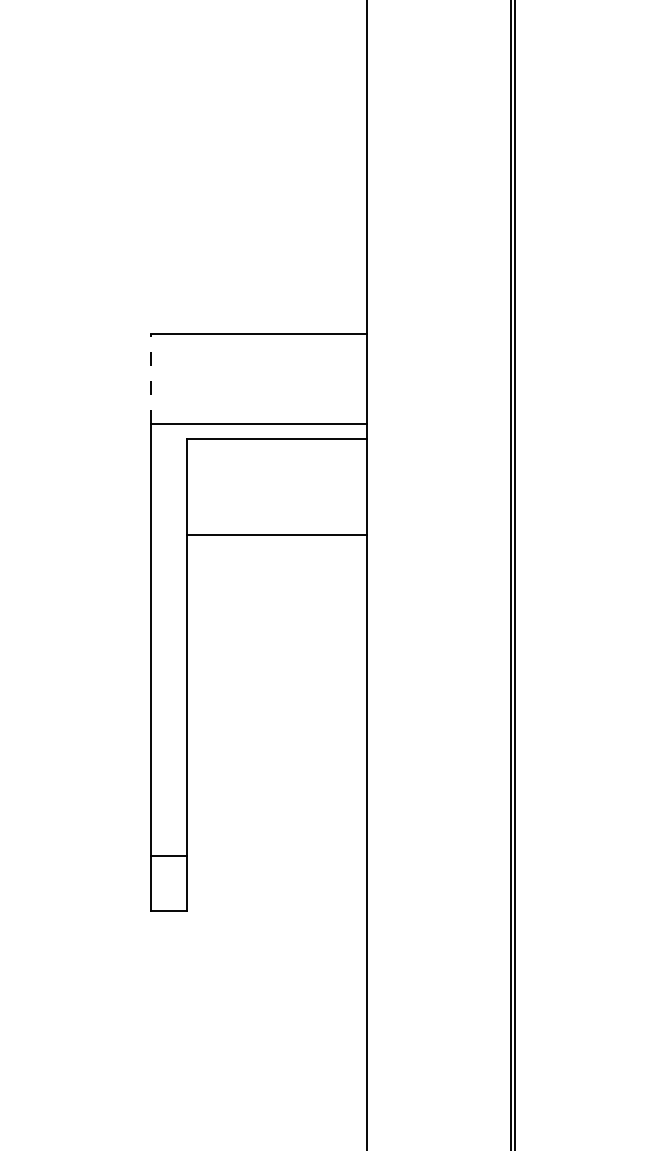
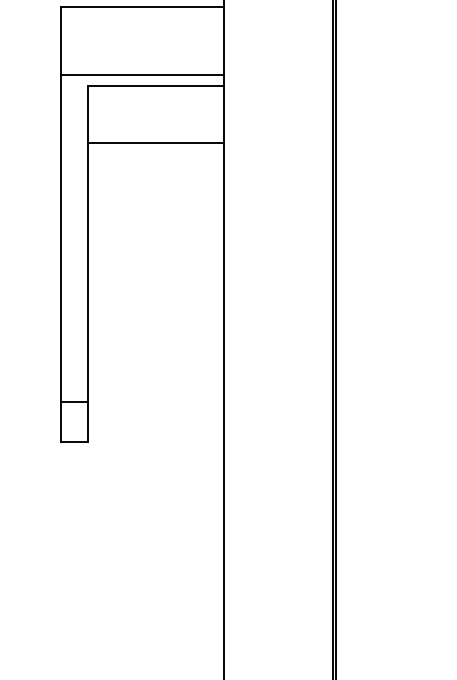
line: (150, 378) -> (60, 40), dashed -> solid
line: (276, 535) -> (155, 143), moved

